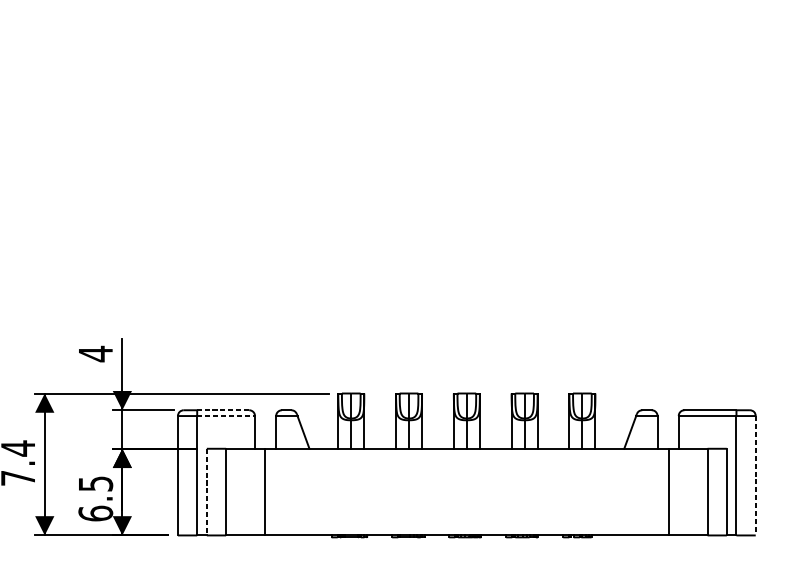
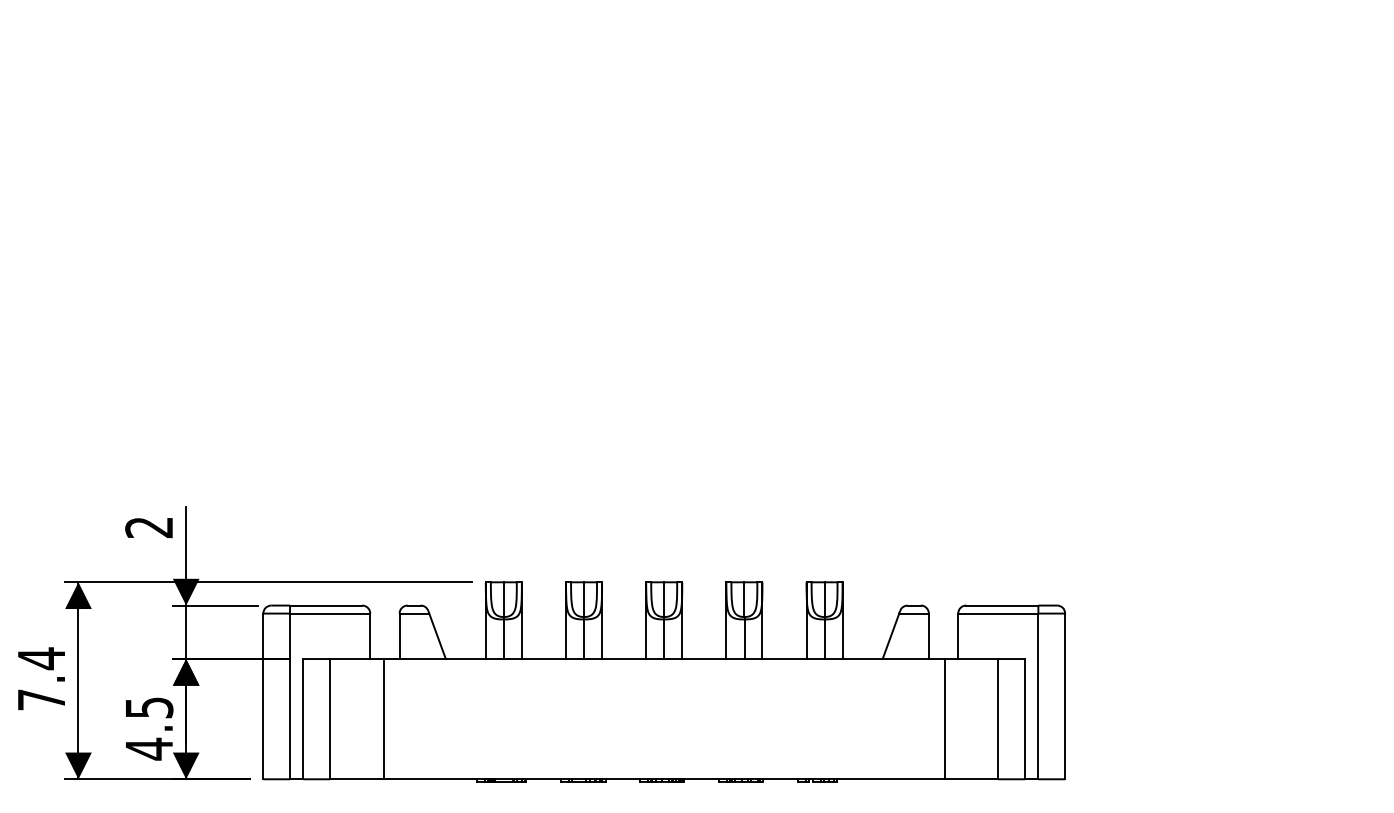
text: (95, 354) -> (148, 527), 4 -> 2
line: (222, 410) -> (325, 605), dashed -> solid
line: (226, 415) -> (330, 613), dashed -> solid
line: (756, 475) -> (1065, 696), dashed -> solid
line: (206, 492) -> (303, 719), dashed -> solid
text: (95, 513) -> (149, 748), 6.5 -> 4.5

